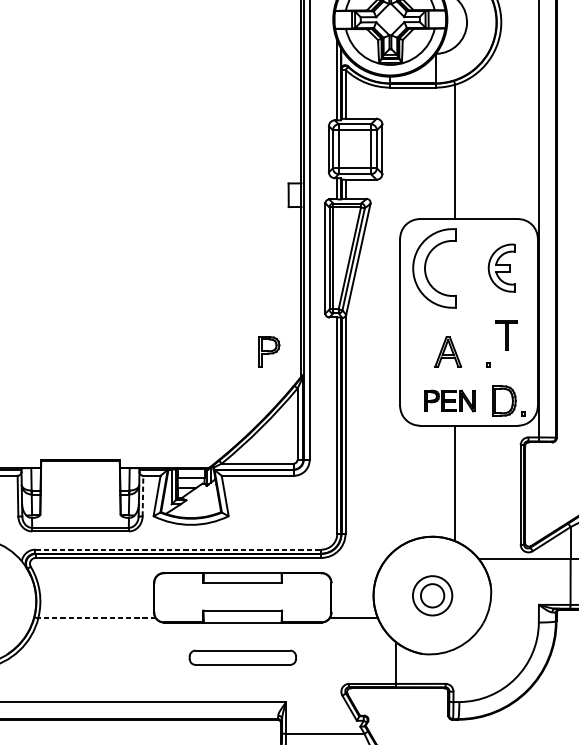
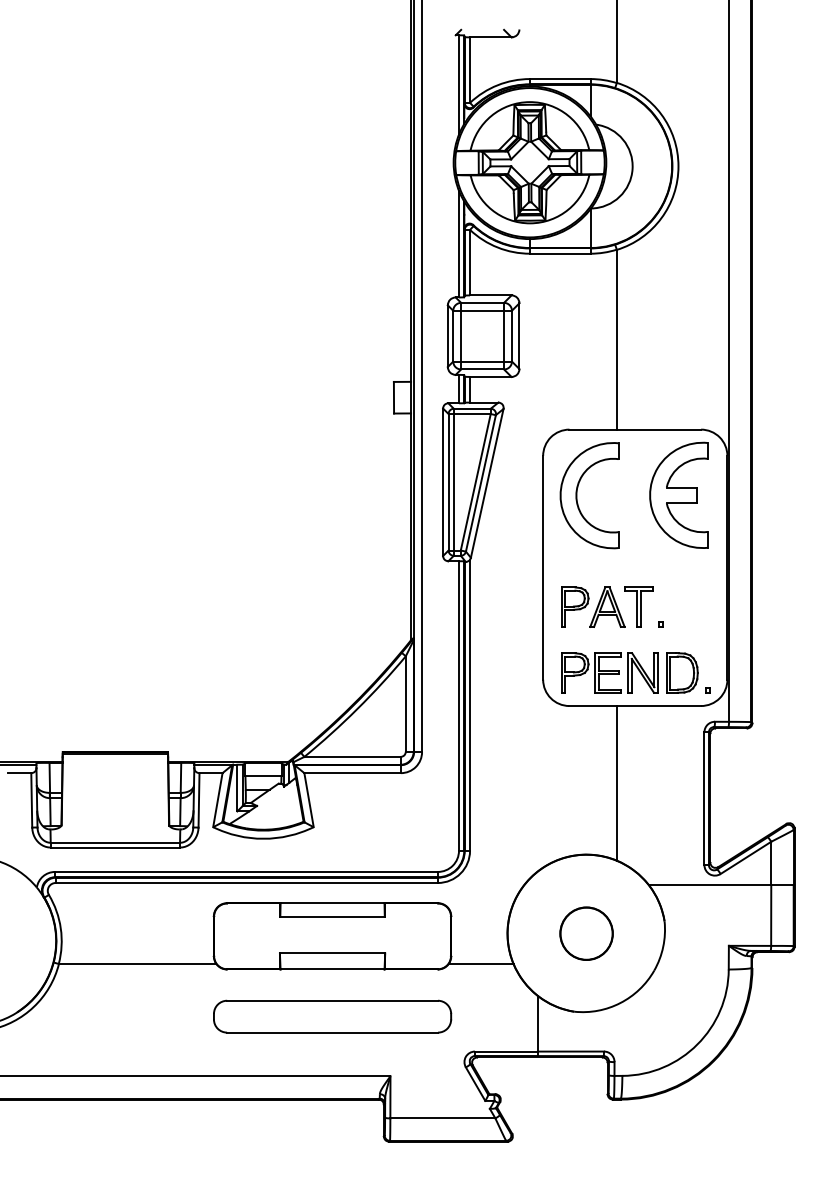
part: (501, 267) -> (678, 494), size x1.67
part: (506, 334) -> (638, 606), moved
part: (269, 351) -> (575, 606), moved
part: (449, 400) -> (609, 672), size x1.43
line: (143, 495) -> (199, 799), dashed -> solid
line: (178, 549) -> (246, 871), dashed -> solid
circle: (432, 595) -> (586, 933), size x1.67
line: (97, 618) -> (137, 964), dashed -> solid
part: (242, 657) -> (332, 1016), size x1.67

